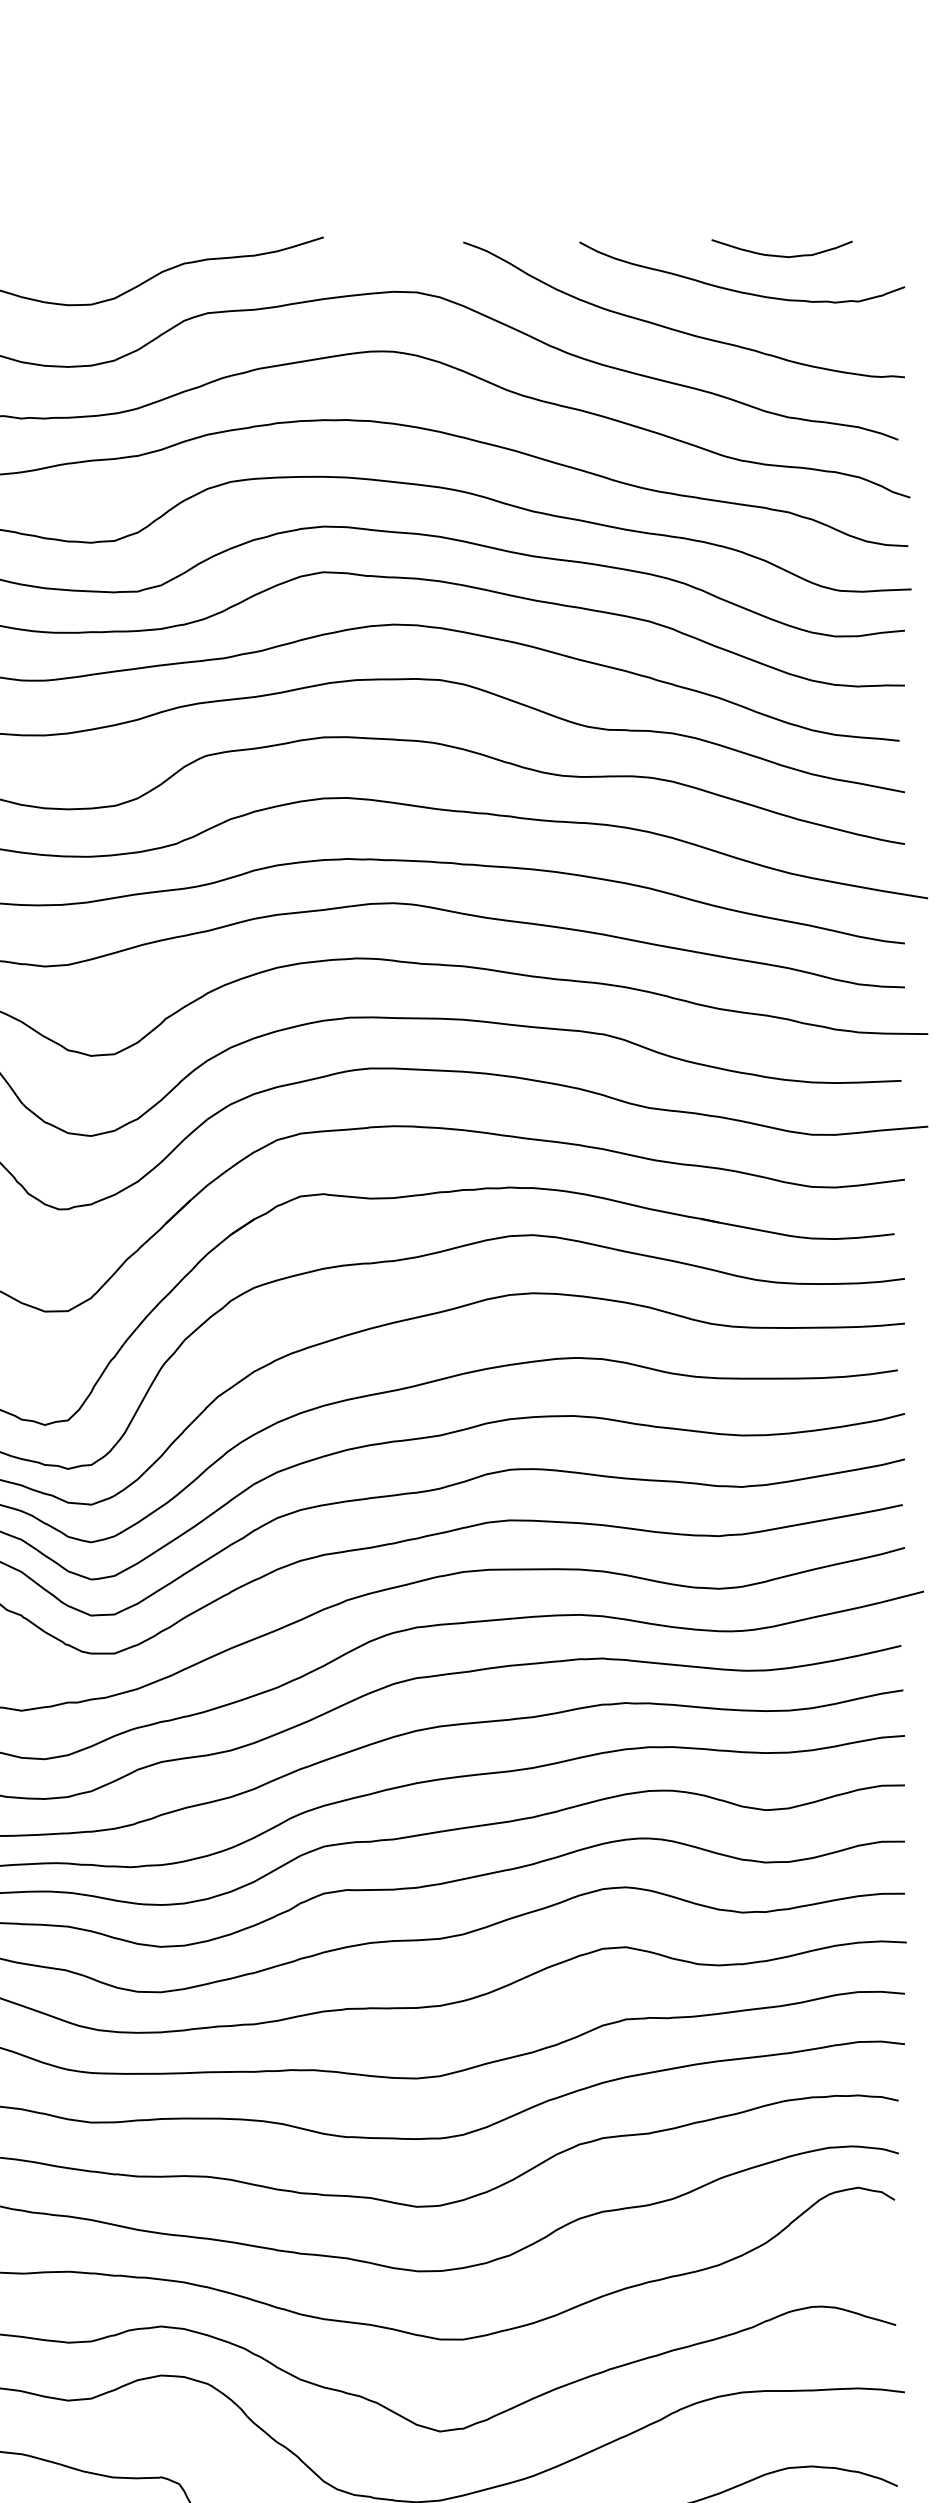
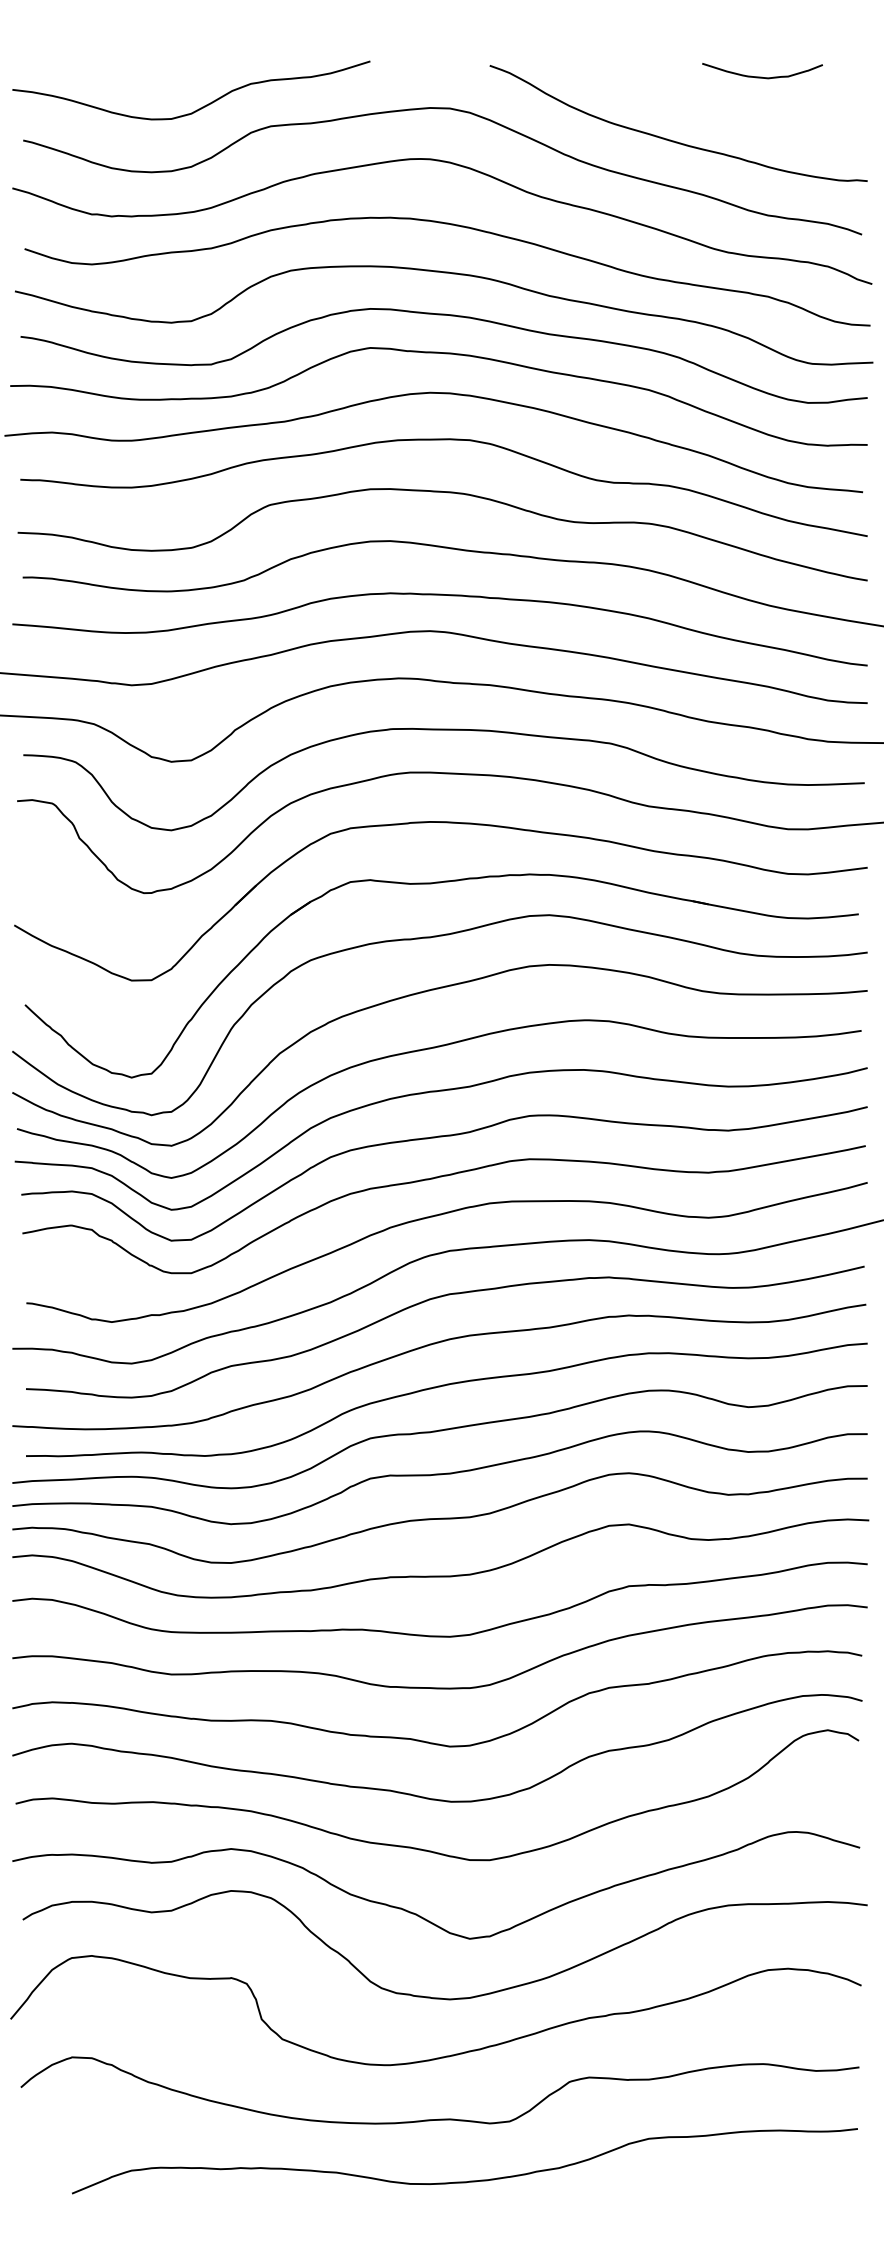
curve: (737, 290) -> (724, 106), removed

